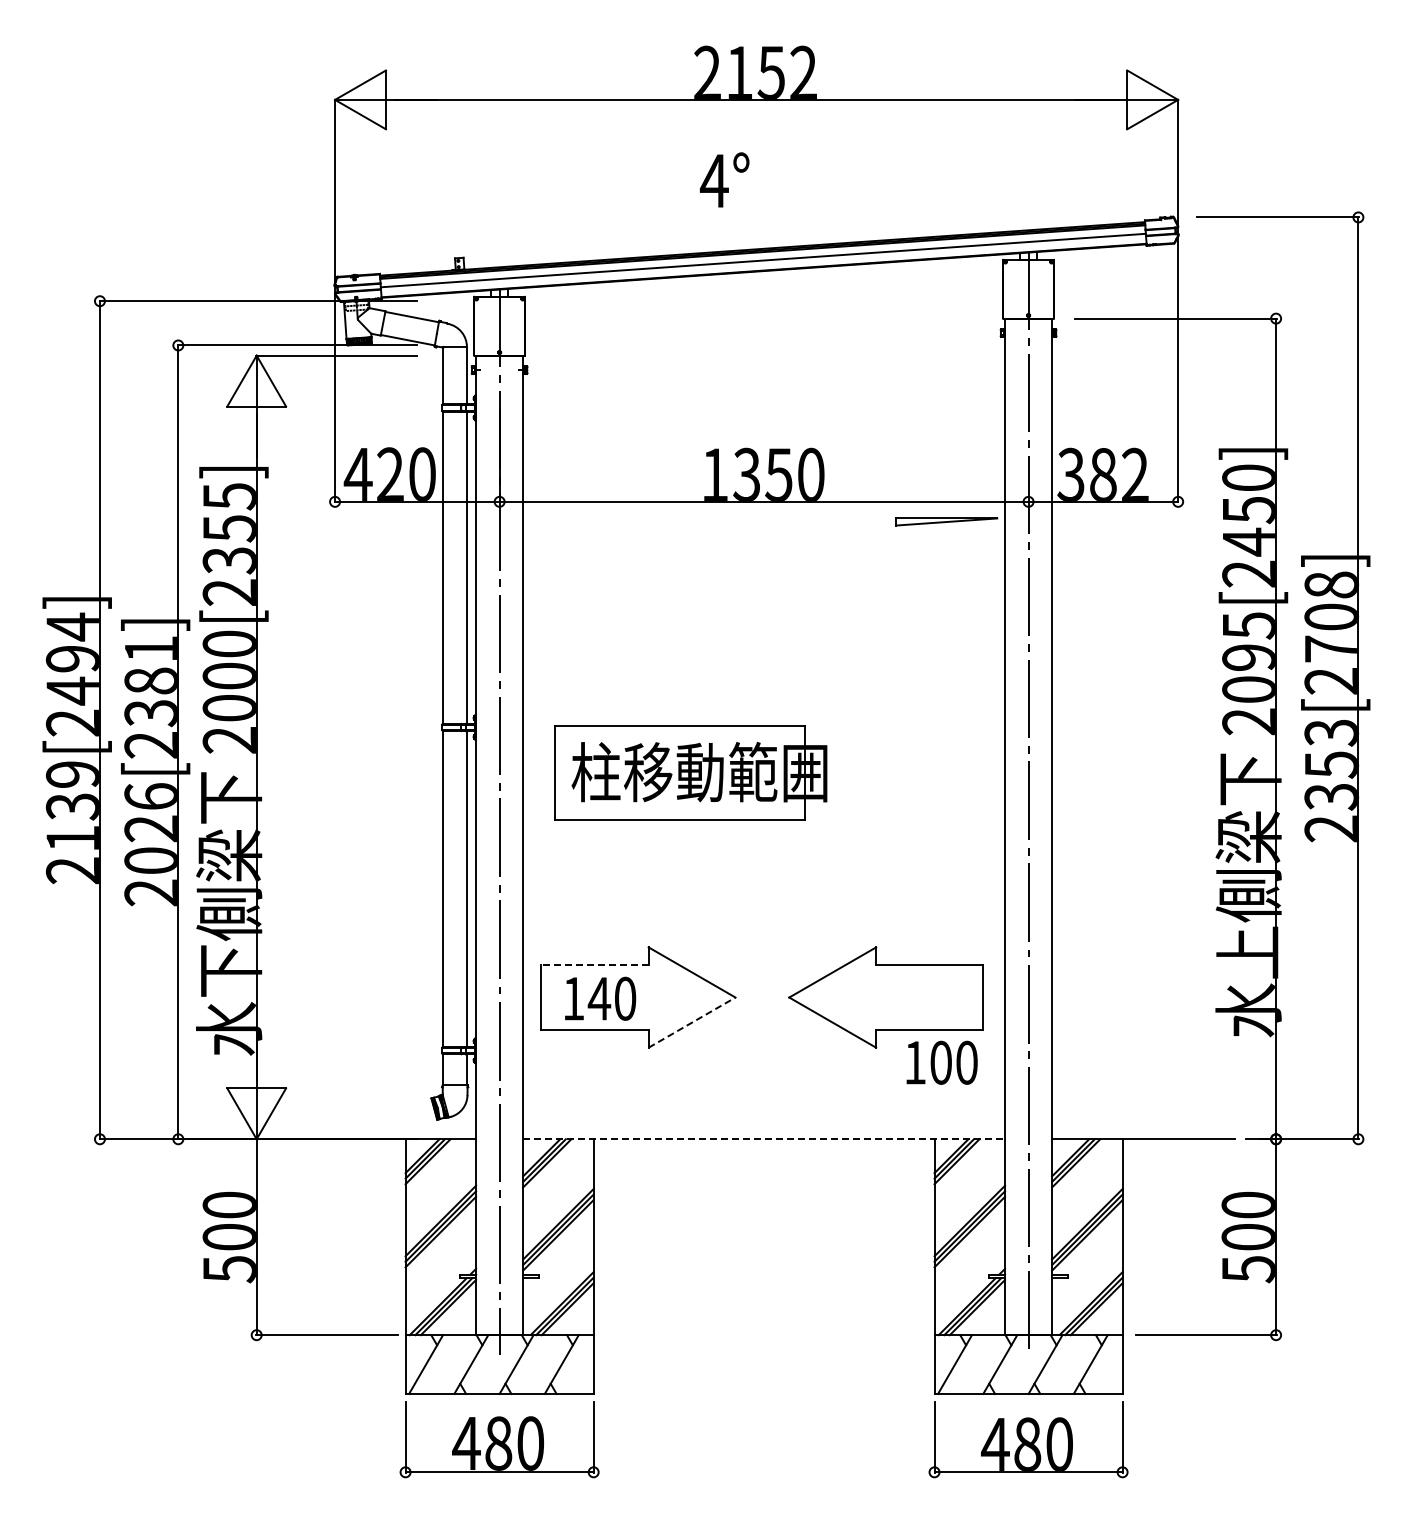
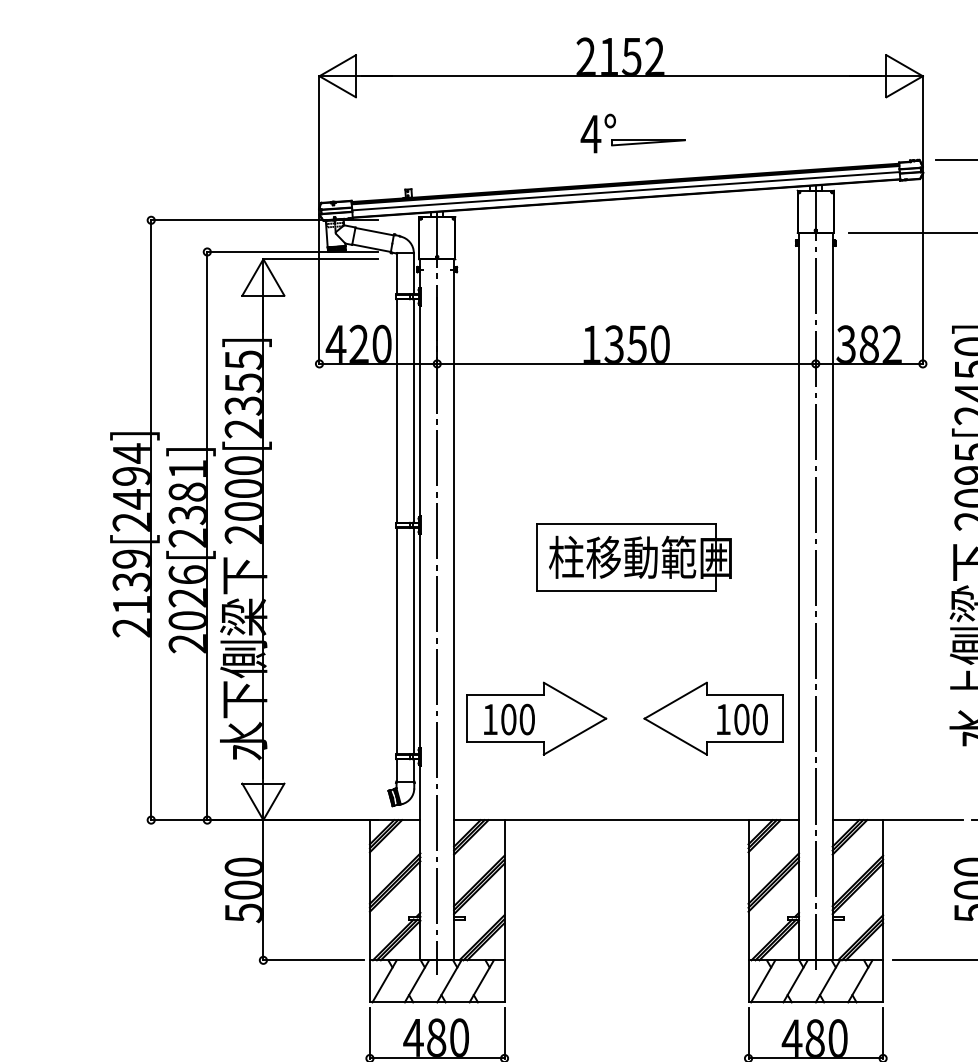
part: (946, 521) -> (648, 142), moved
part: (690, 772) -> (633, 557), moved
line: (595, 964) -> (505, 695), dashed -> solid
text: (599, 998) -> (508, 719), 140 -> 100
line: (692, 1022) -> (575, 736), dashed -> solid
text: (941, 1062) -> (742, 719), moved
line: (764, 1139) -> (626, 820), dashed -> solid

